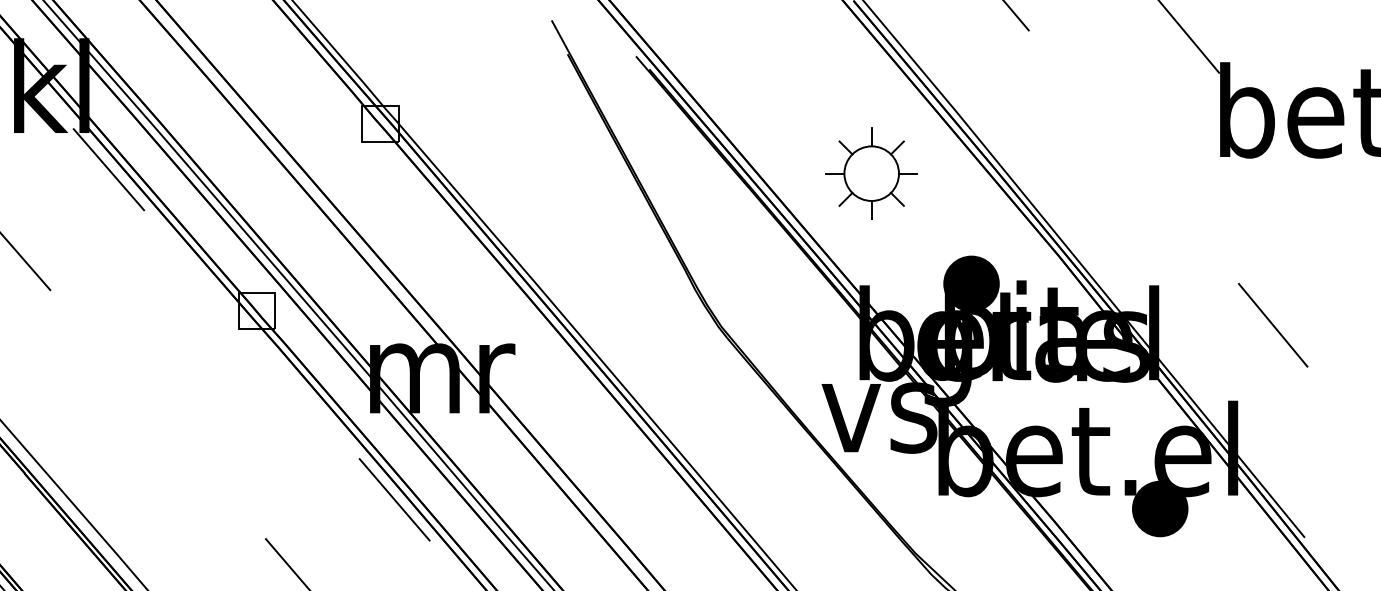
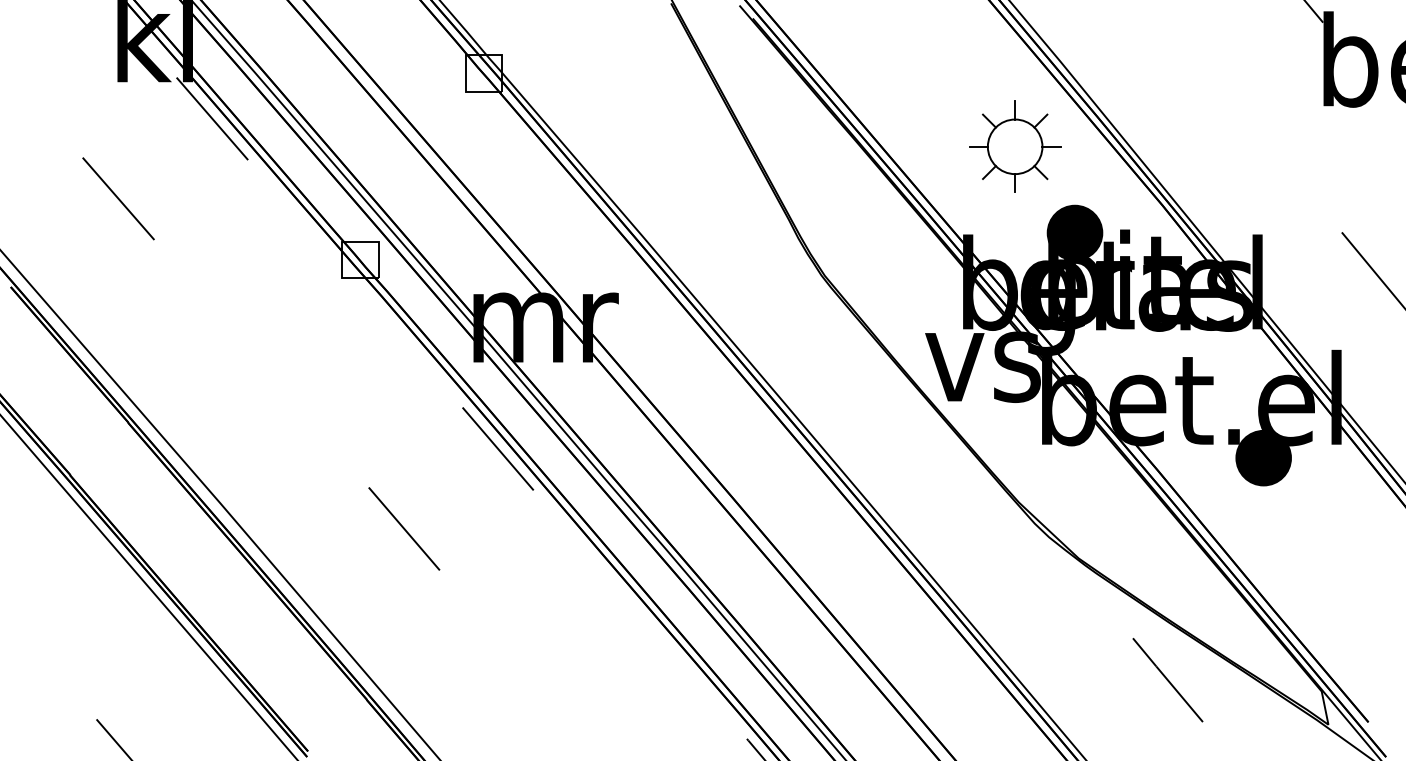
part: (872, 173) -> (1015, 146), moved

